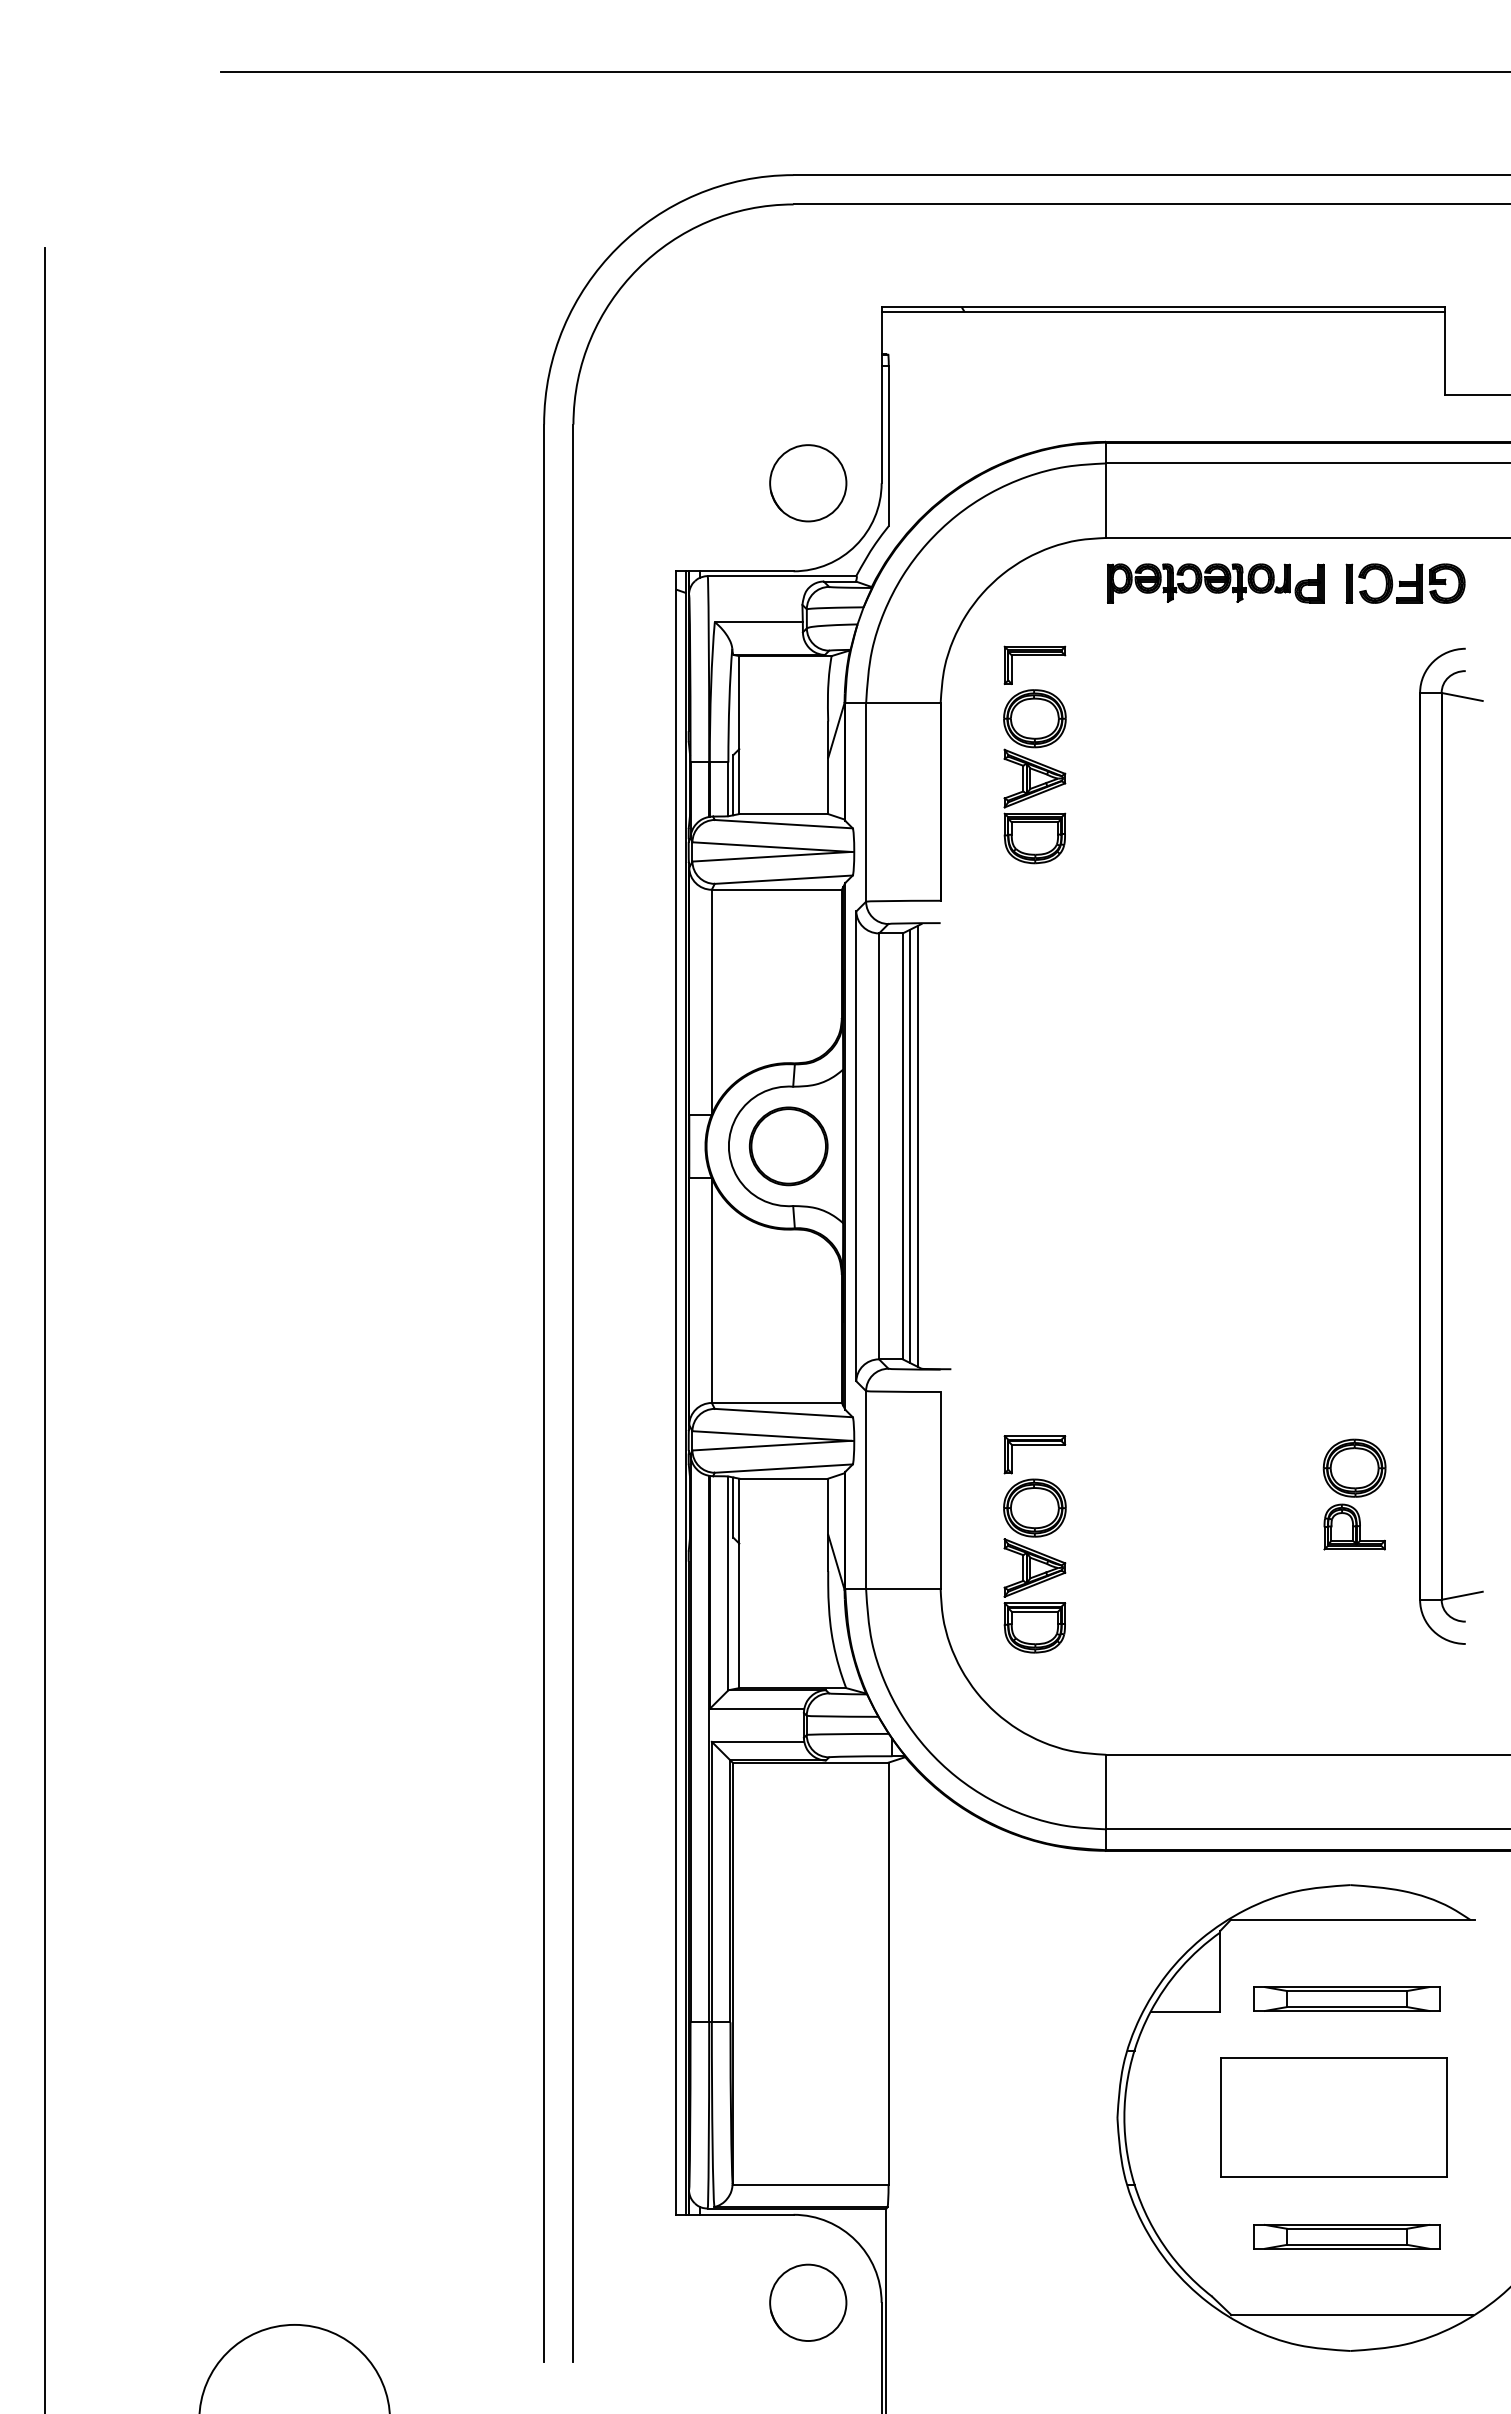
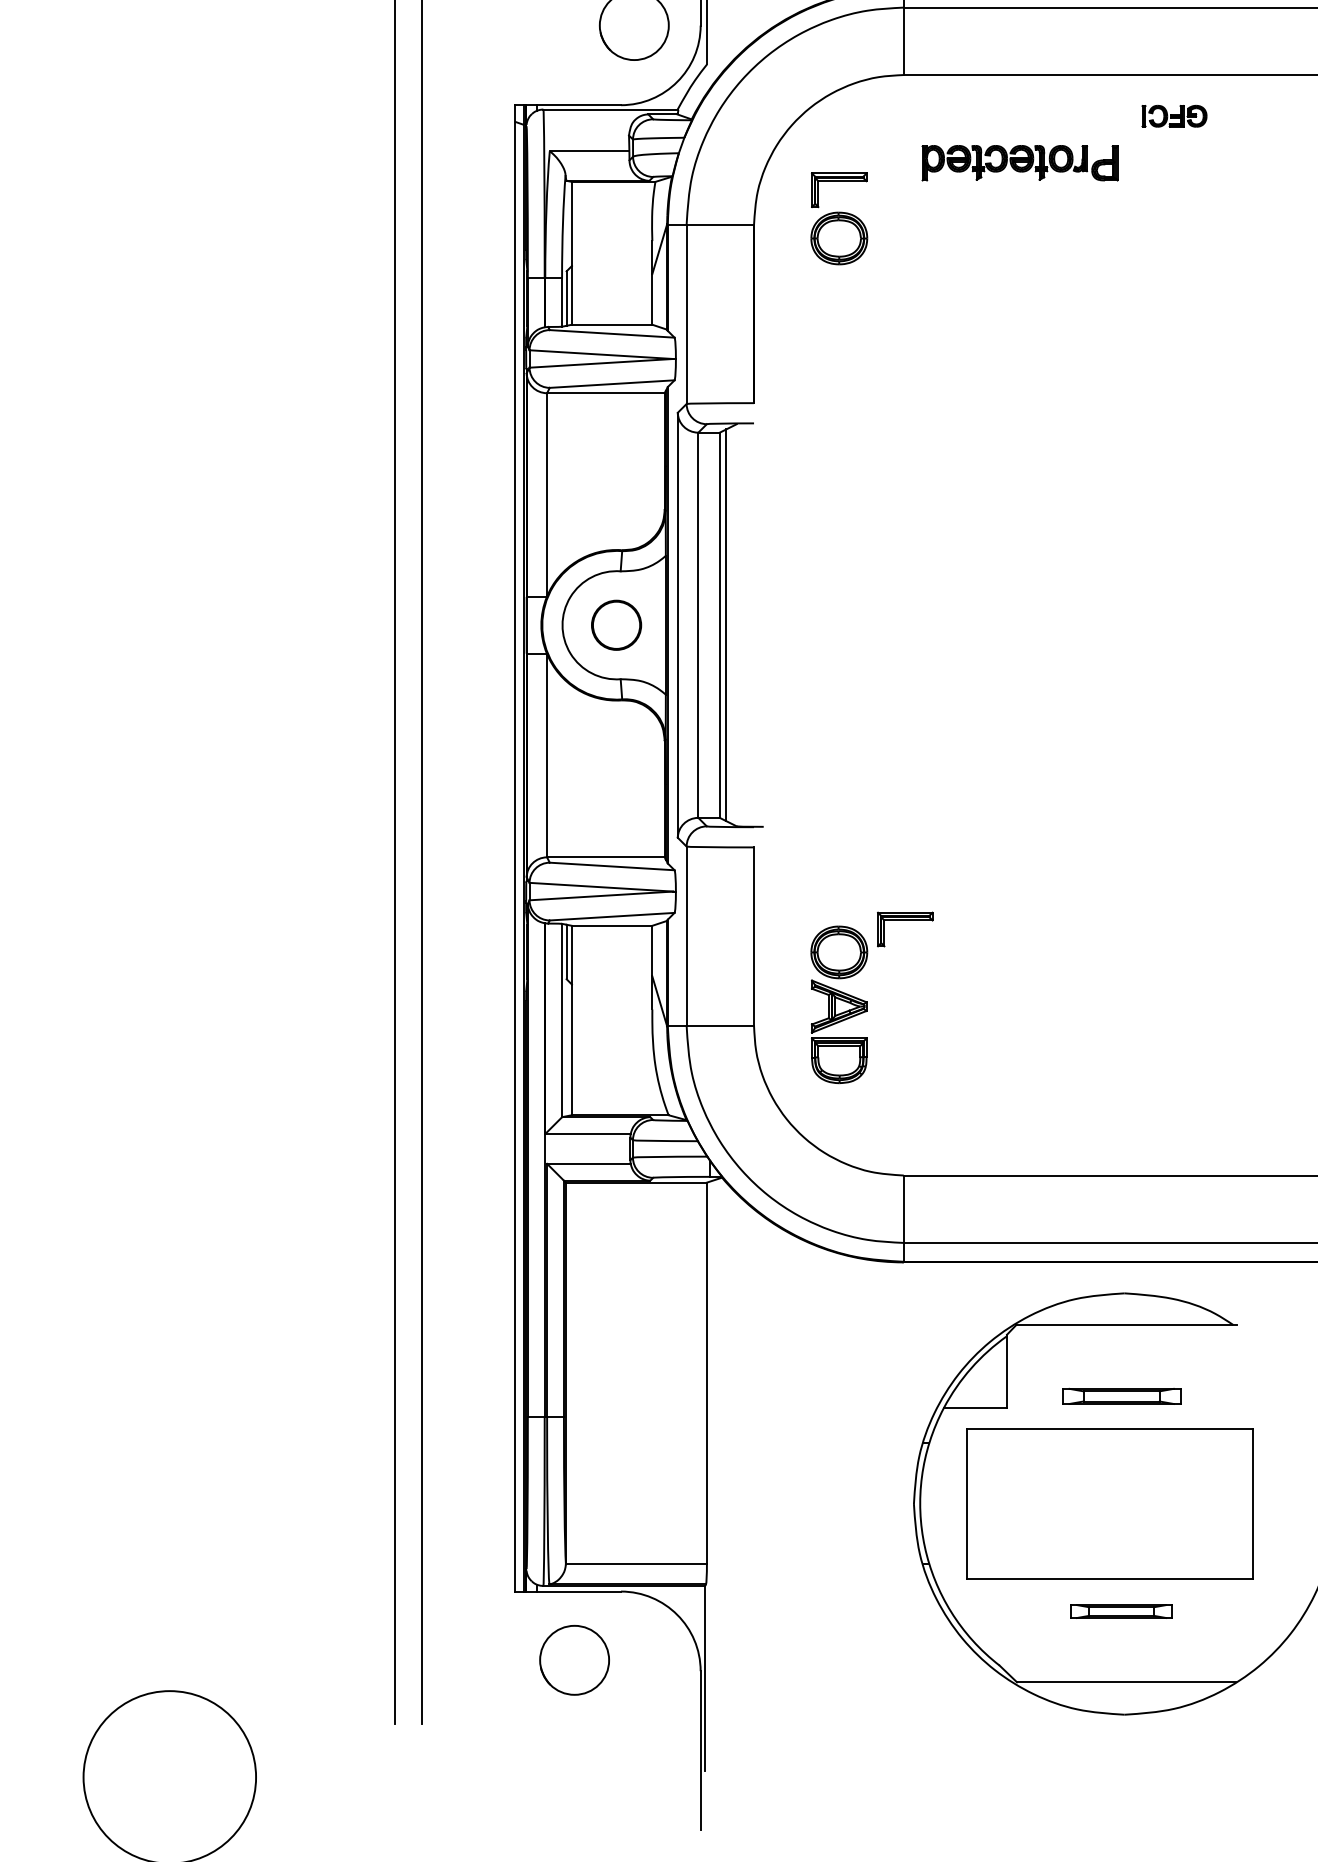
part: (1215, 583) -> (1019, 163), moved
part: (1405, 583) -> (1174, 116), size x0.6
part: (1034, 813) -> (838, 324), removed
line: (917, 1145) -> (733, 624), removed
part: (1442, 1145) -> (1207, 624), removed
part: (788, 1146) -> (616, 625), size x0.7
part: (1034, 1445) -> (904, 921), moved
part: (1354, 1494) -> (1128, 940), removed
part: (1346, 1998) -> (1121, 1395), size x0.7
part: (1333, 2117) -> (1109, 1503), size x1.4
part: (1346, 2236) -> (1121, 1611), size x0.6
circle: (808, 2302) -> (574, 1660), moved

